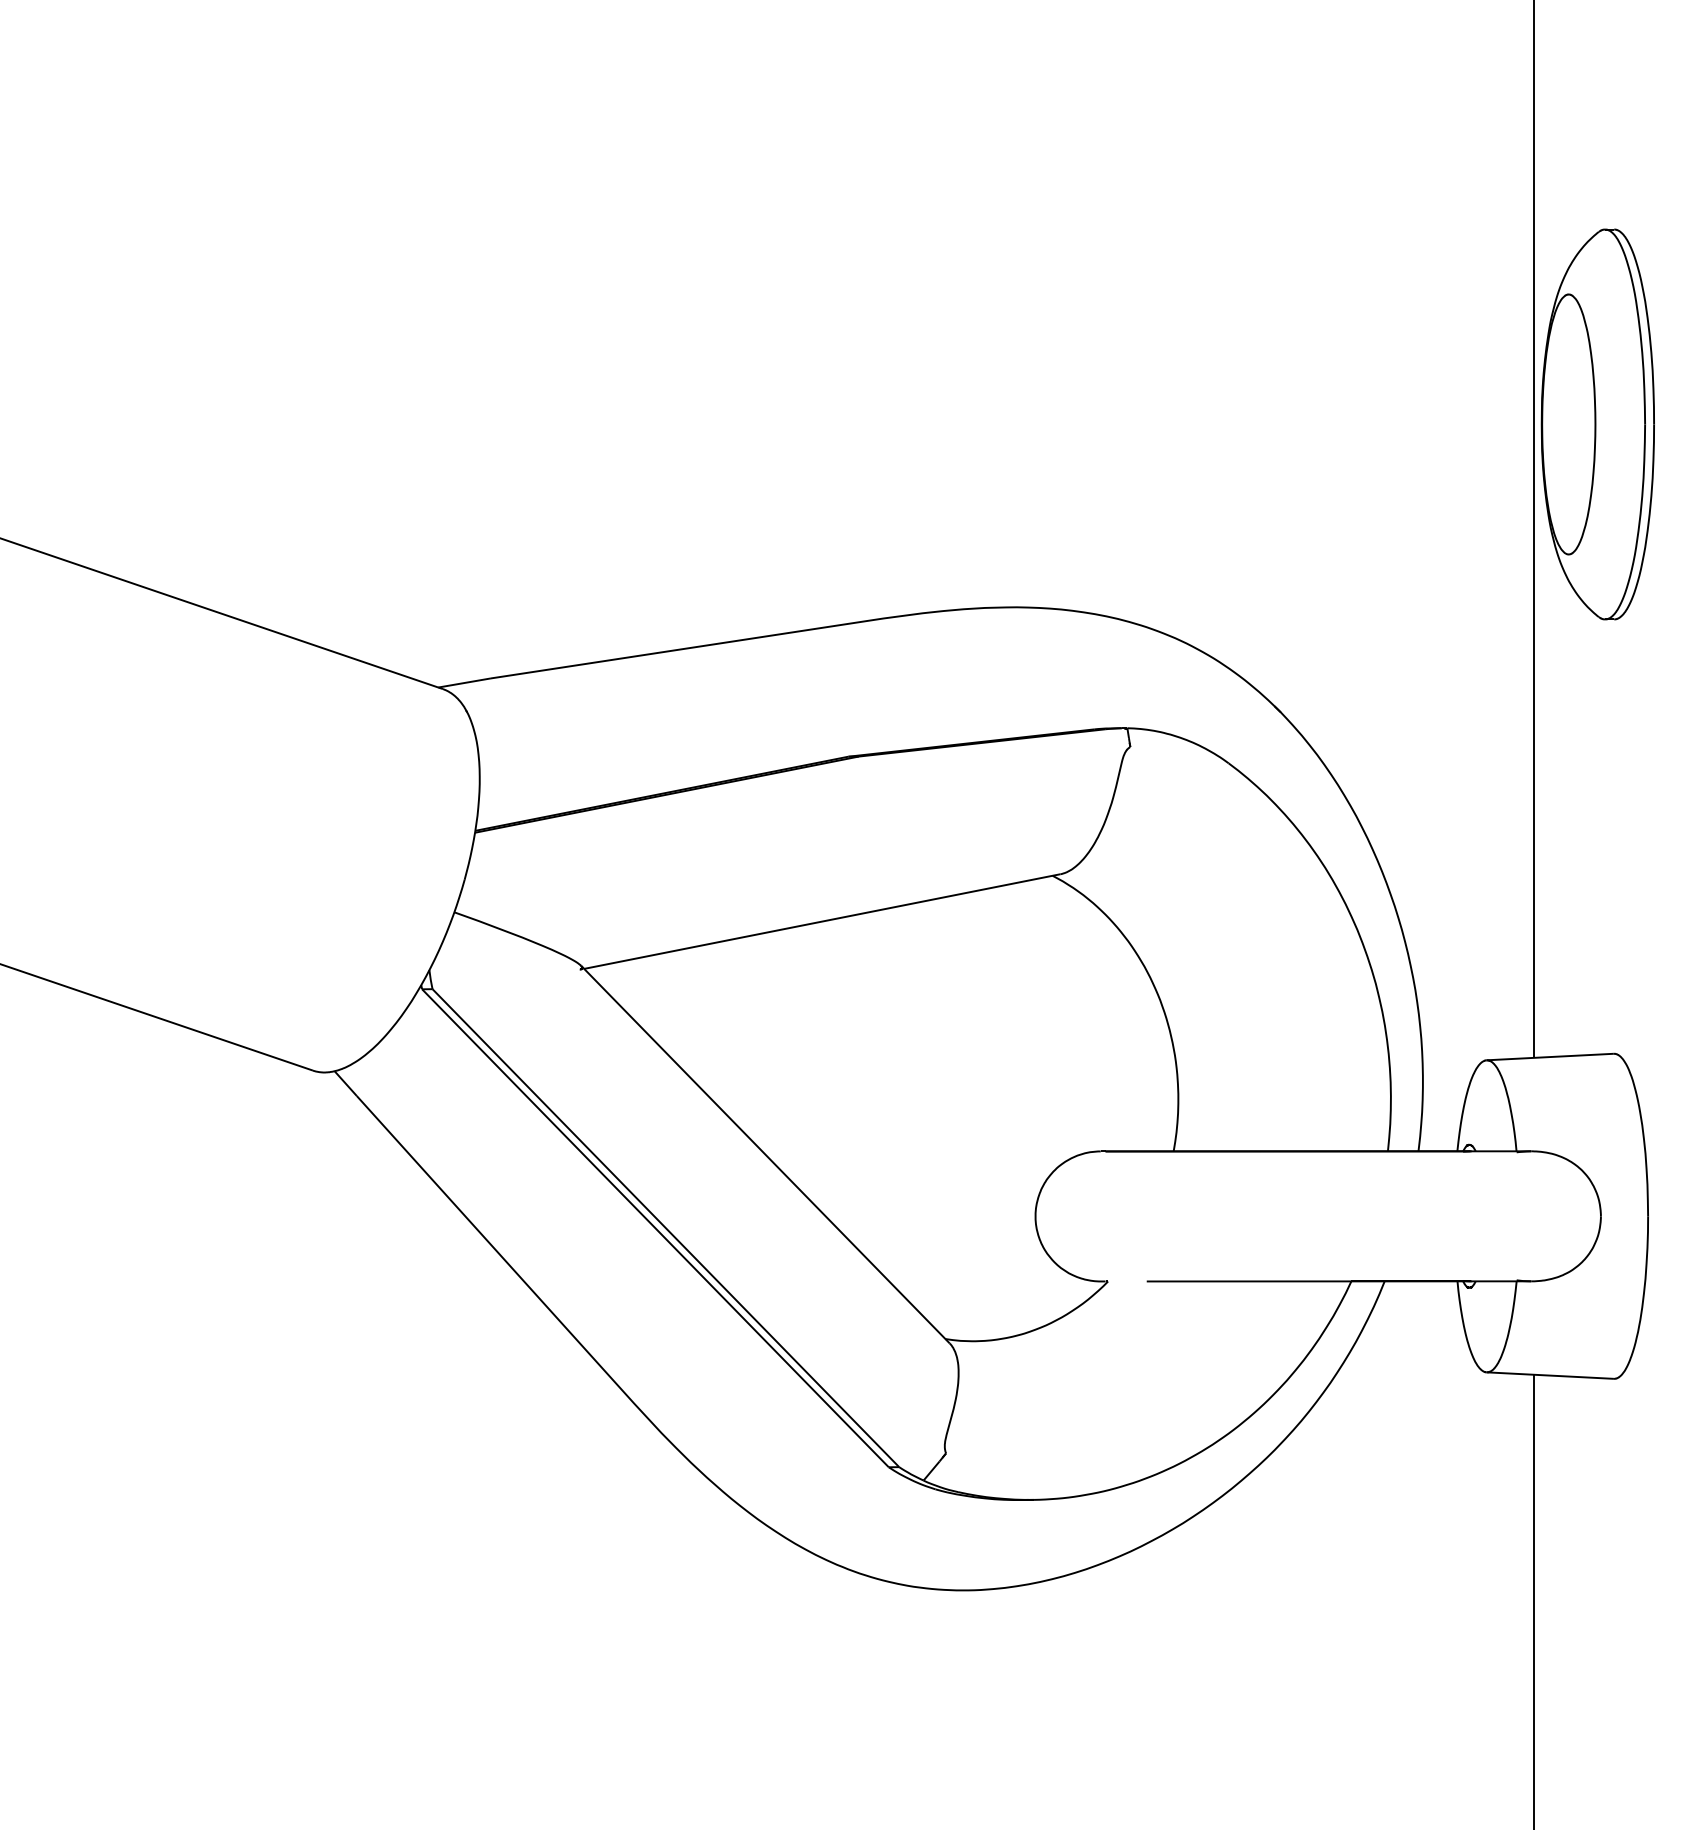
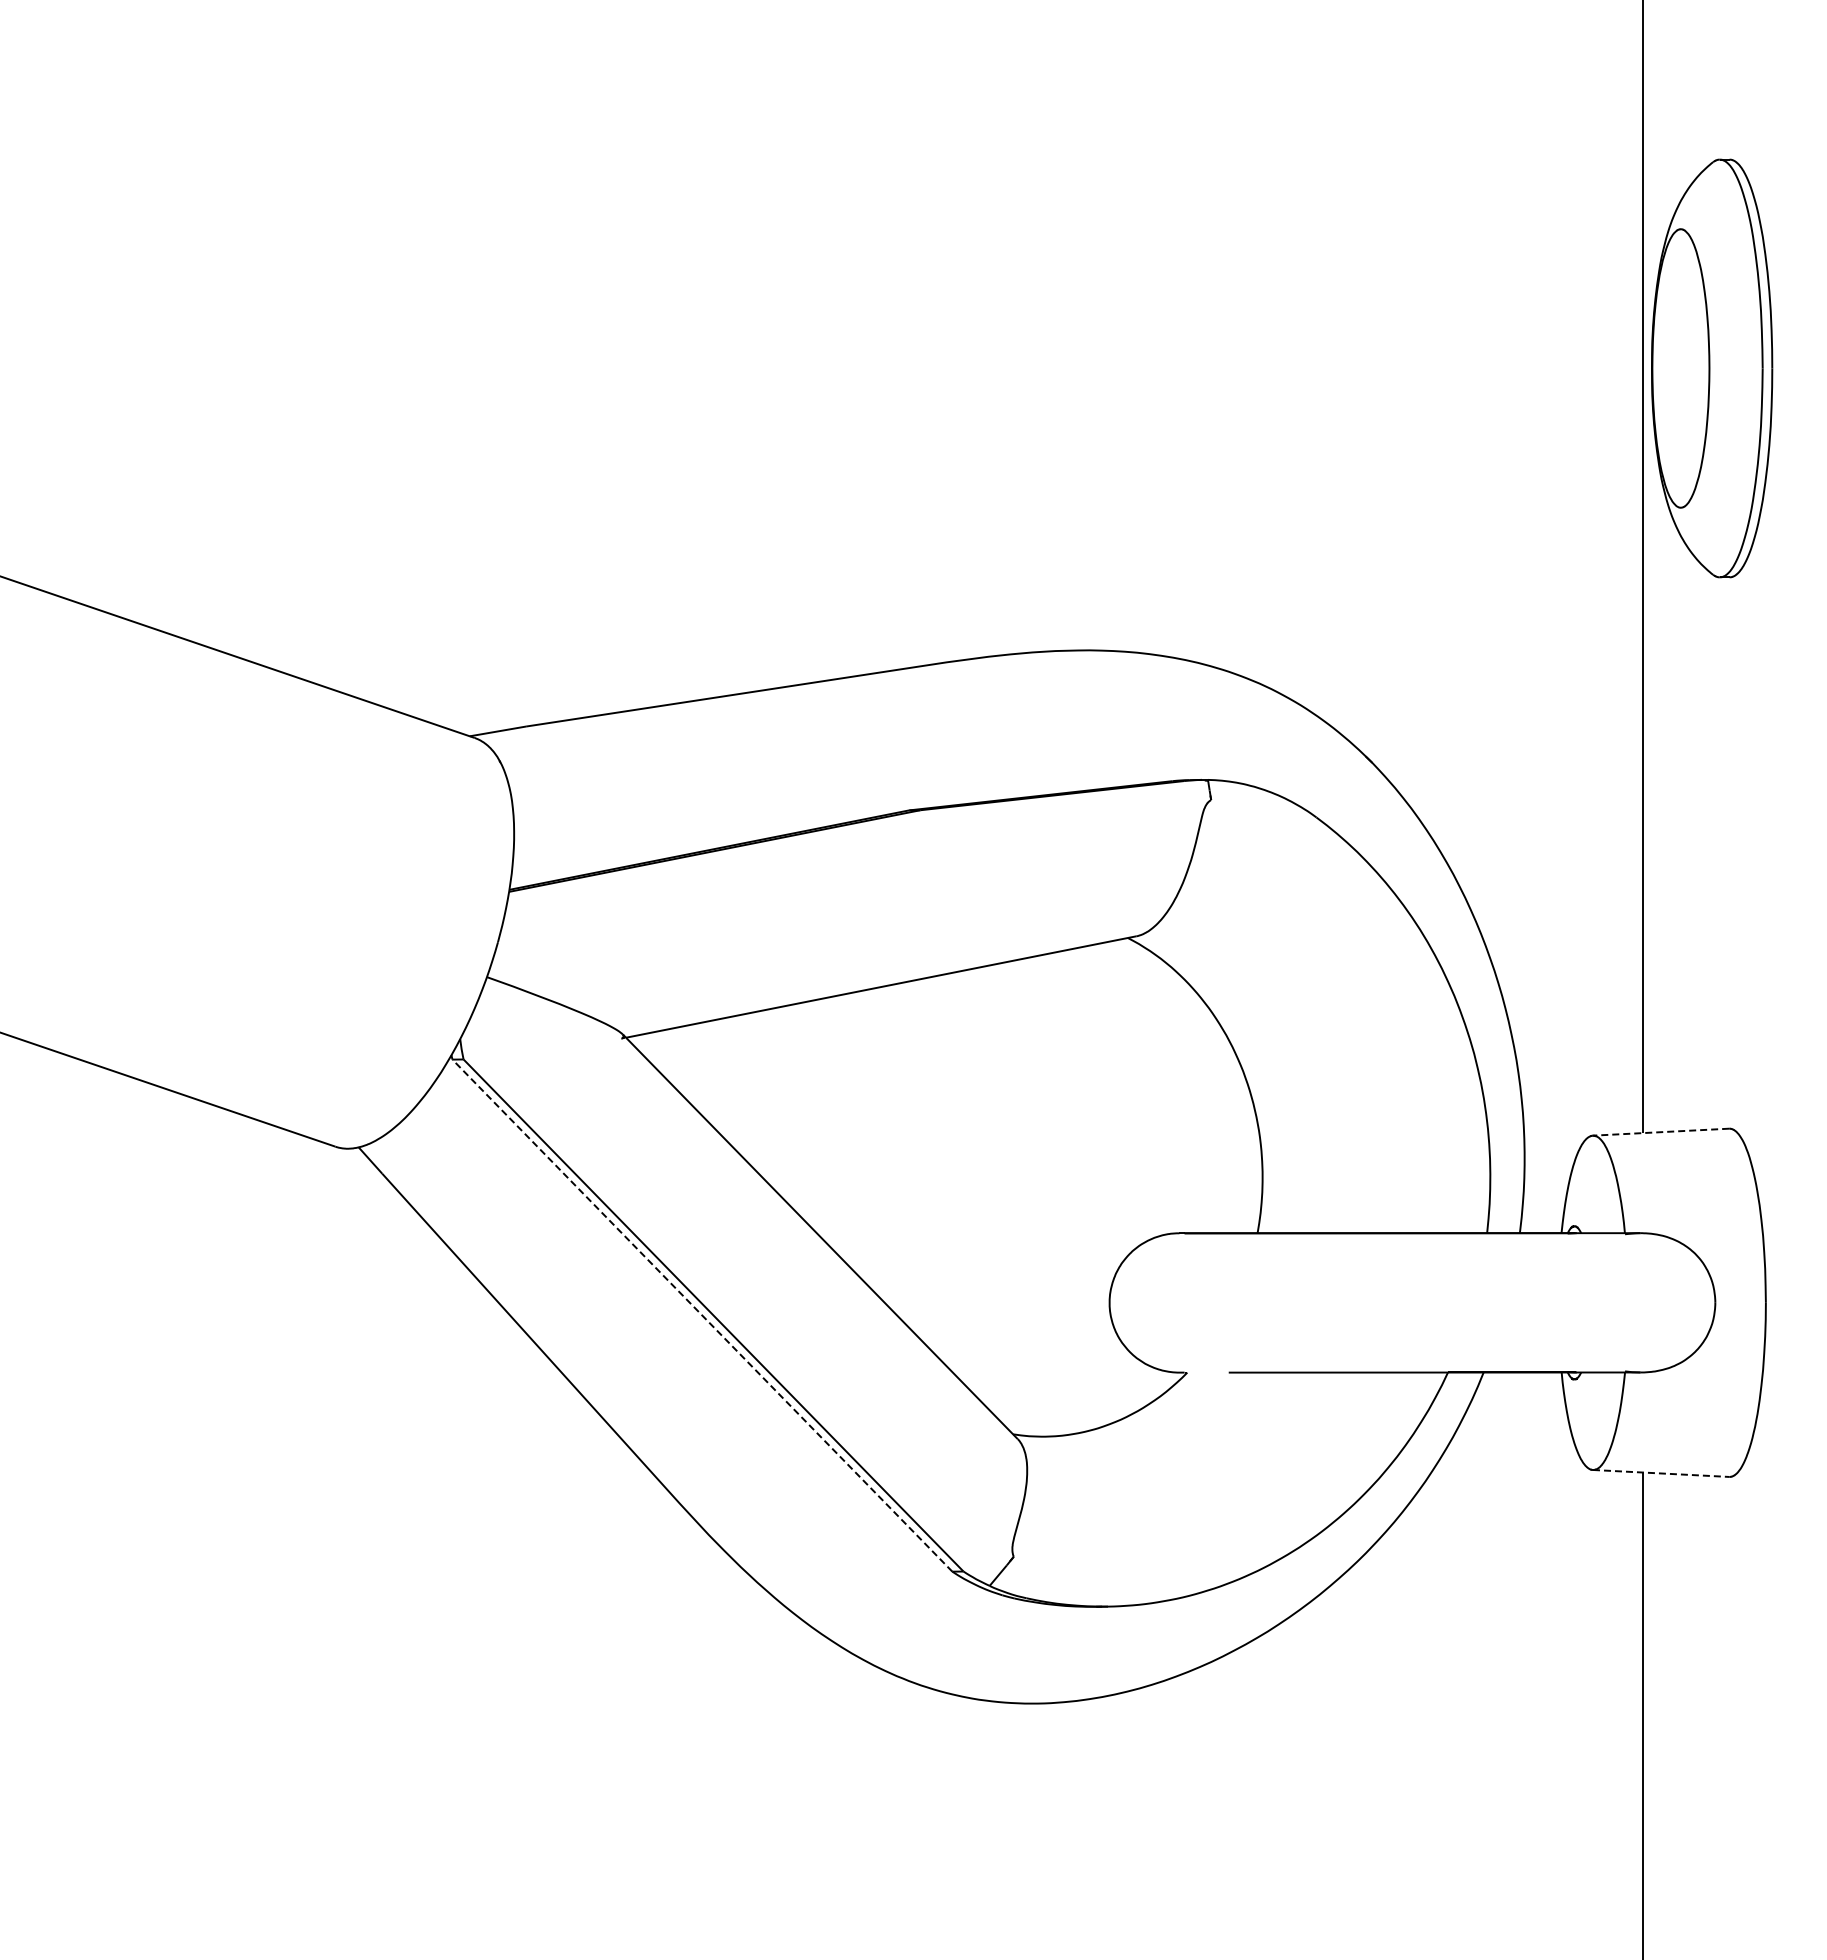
part: (1598, 424) -> (1712, 368), moved
line: (1549, 1057) -> (1660, 1132), solid -> dashed
line: (655, 1228) -> (702, 1315), solid -> dashed
line: (1550, 1375) -> (1661, 1473), solid -> dashed

